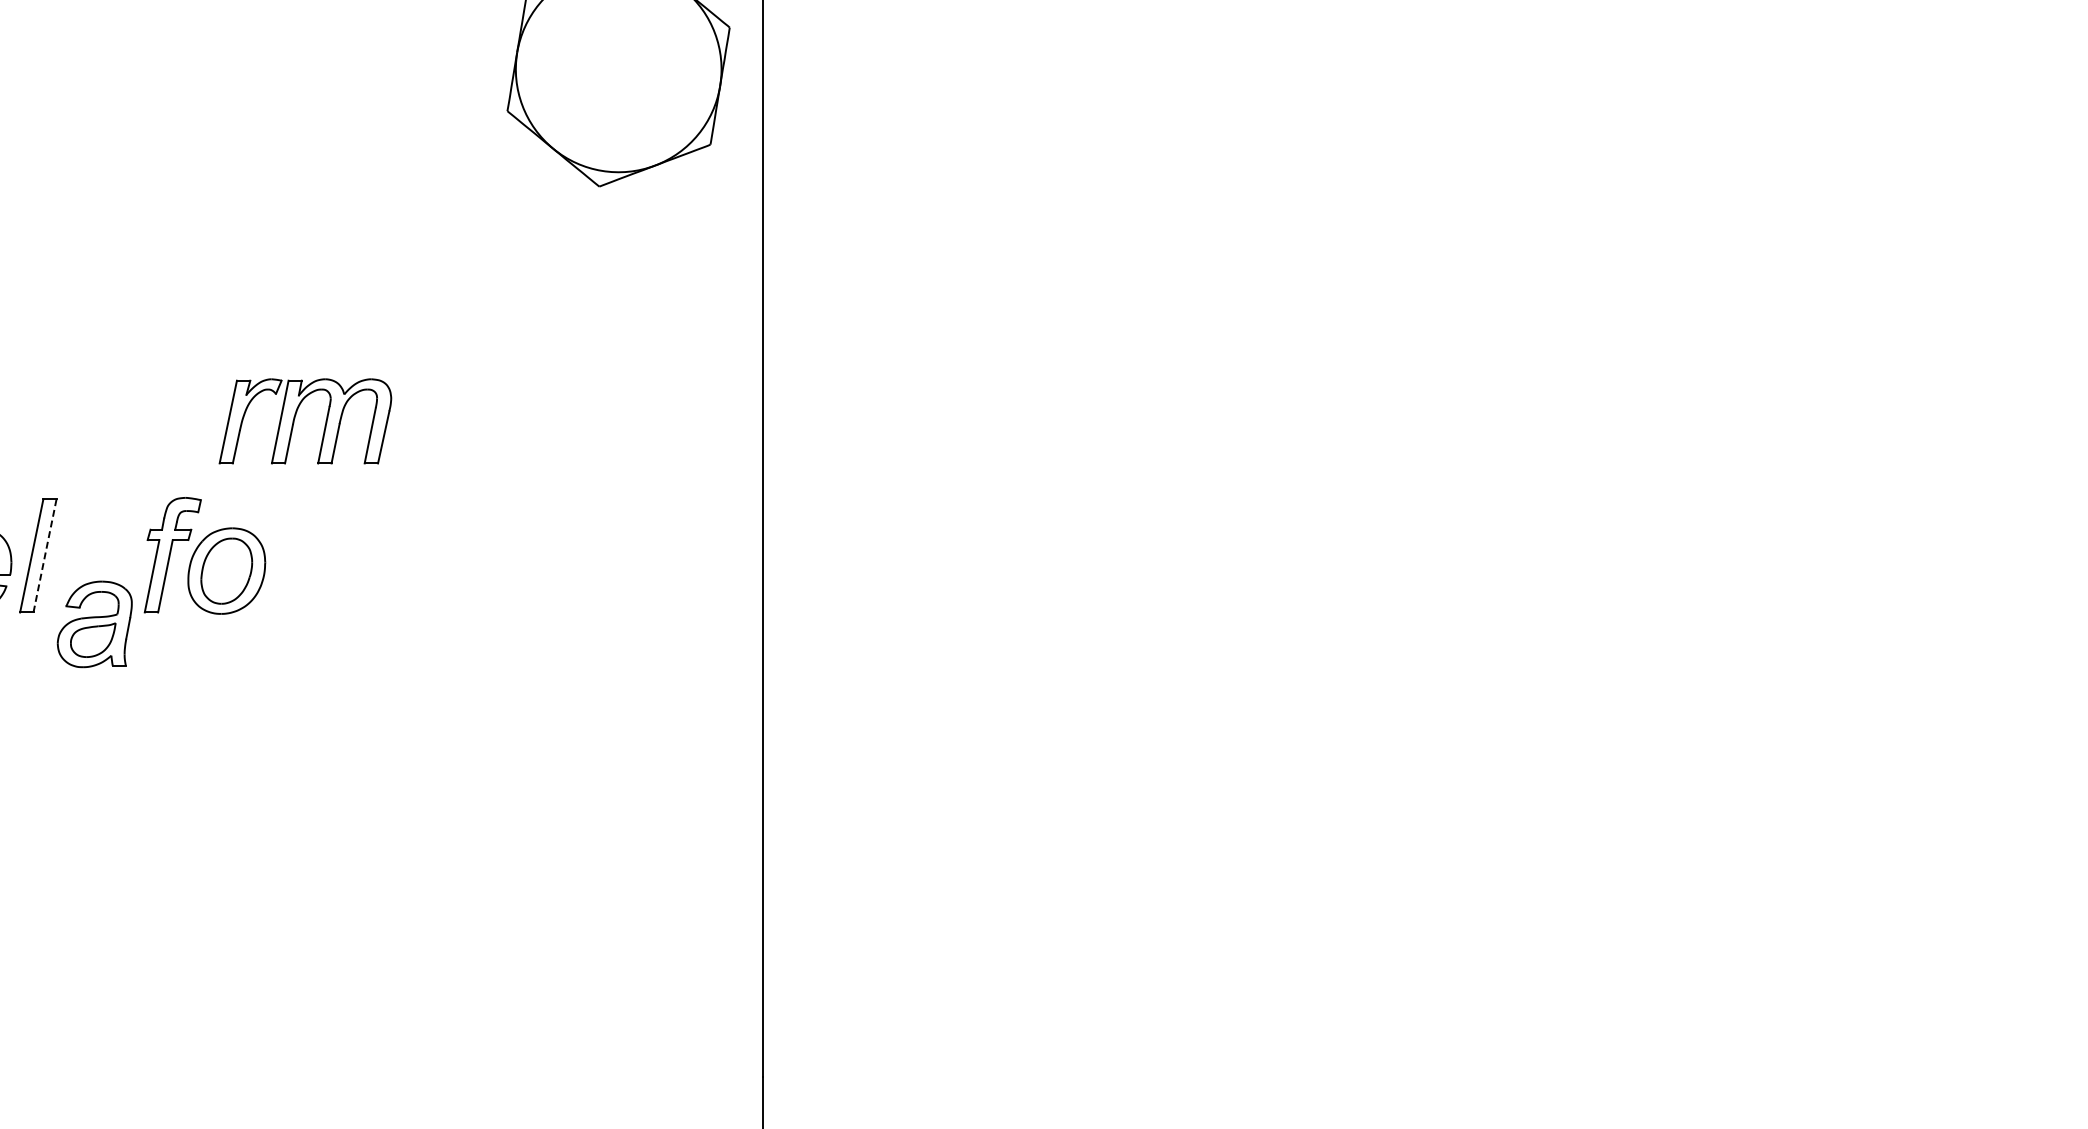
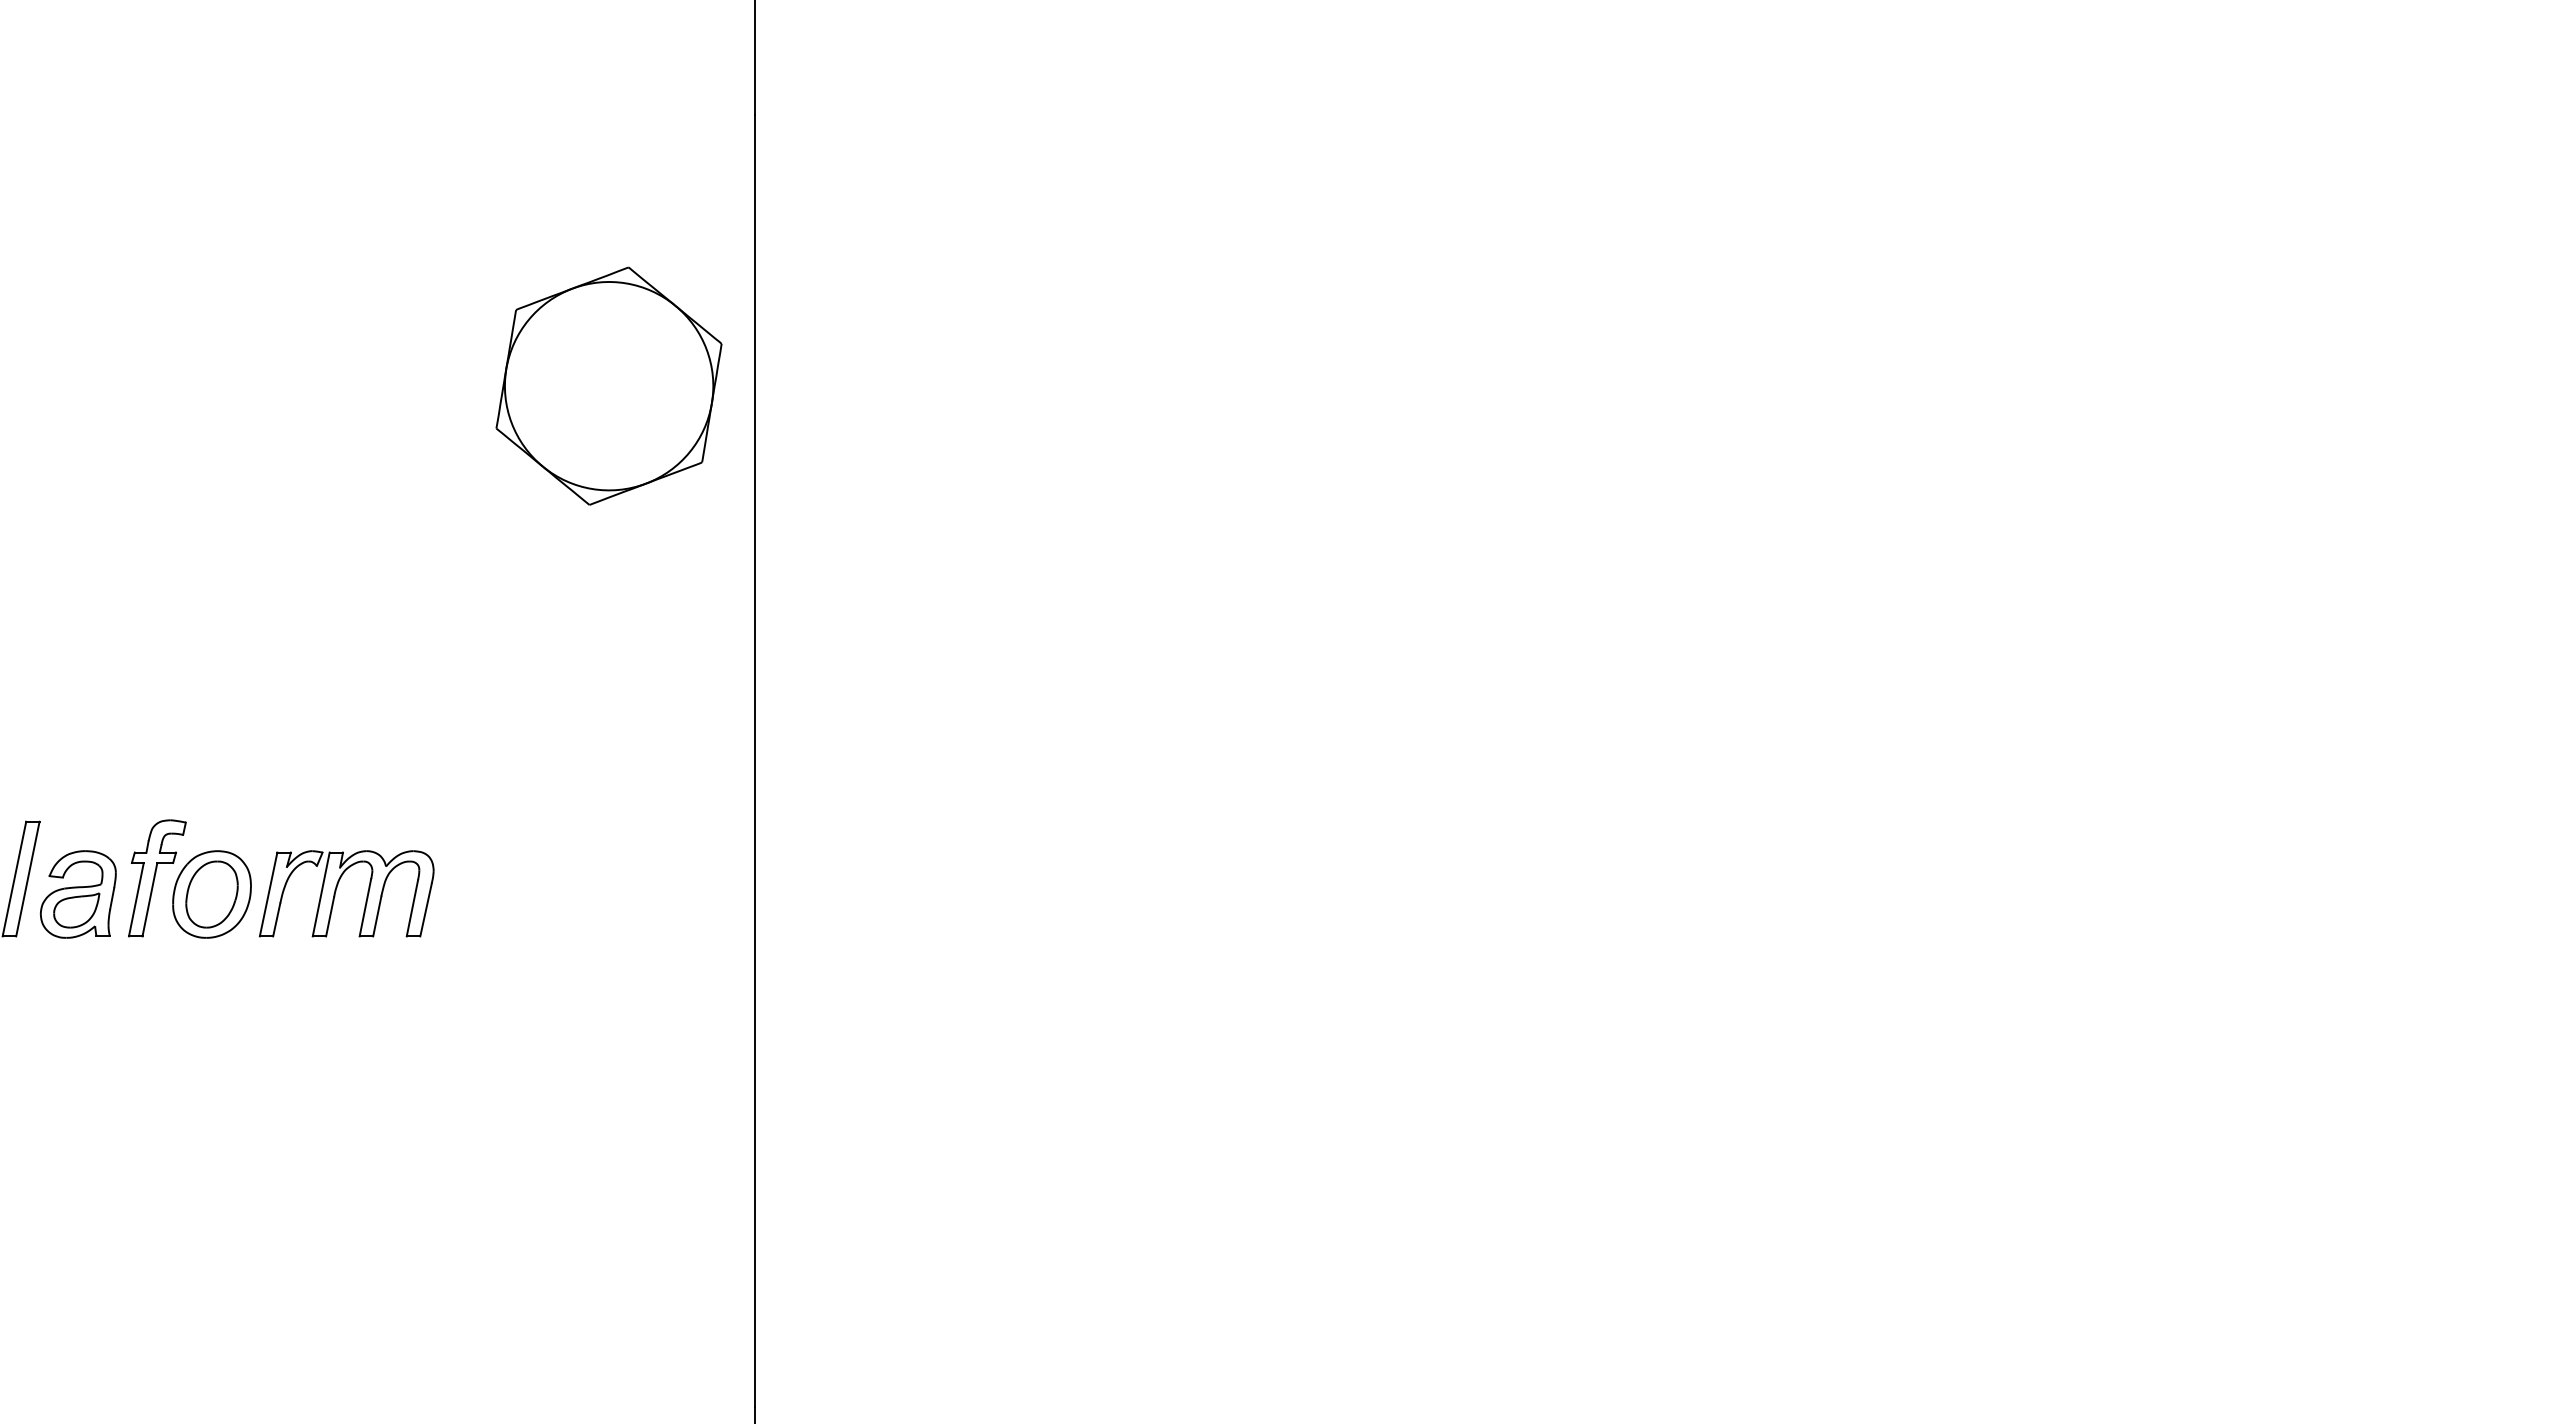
part: (295, 419) -> (336, 891), moved
line: (44, 556) -> (27, 879), dashed -> solid
part: (94, 624) -> (78, 894), moved

